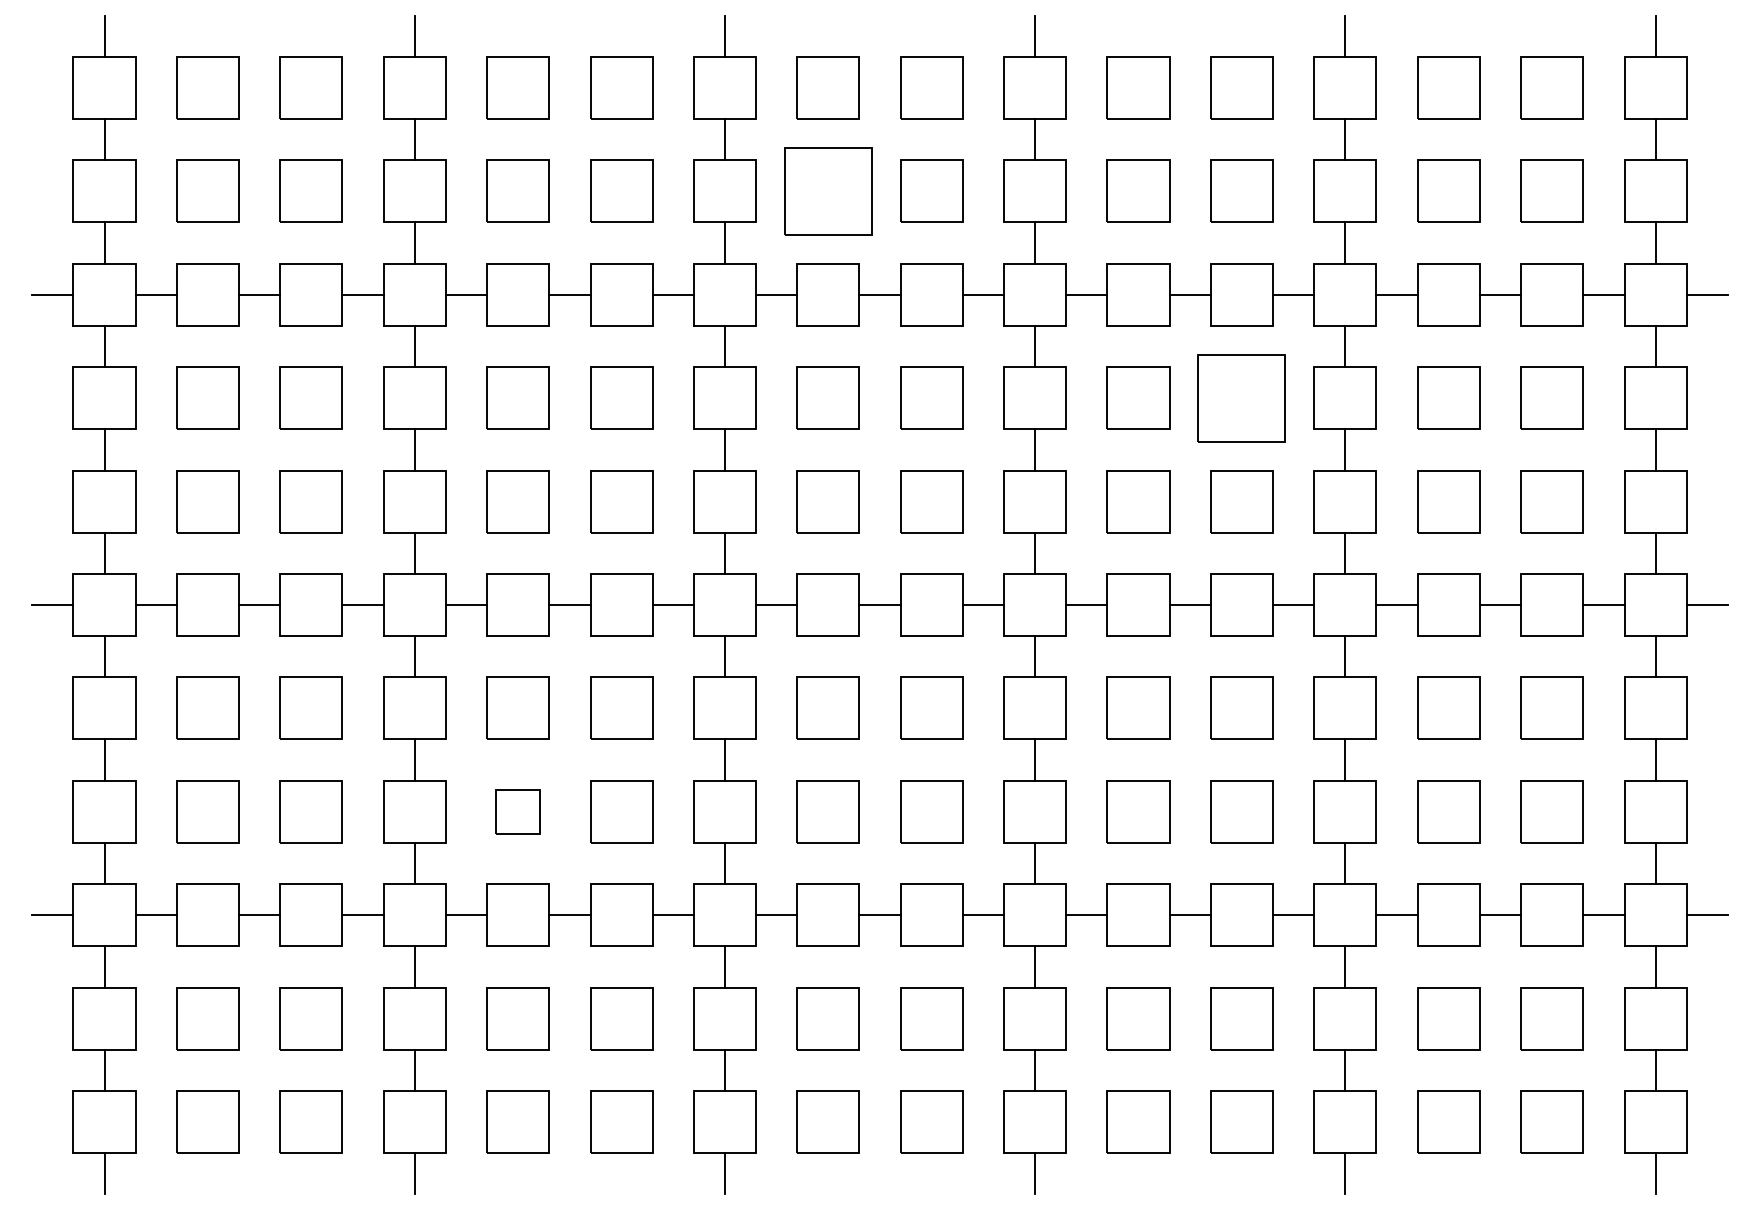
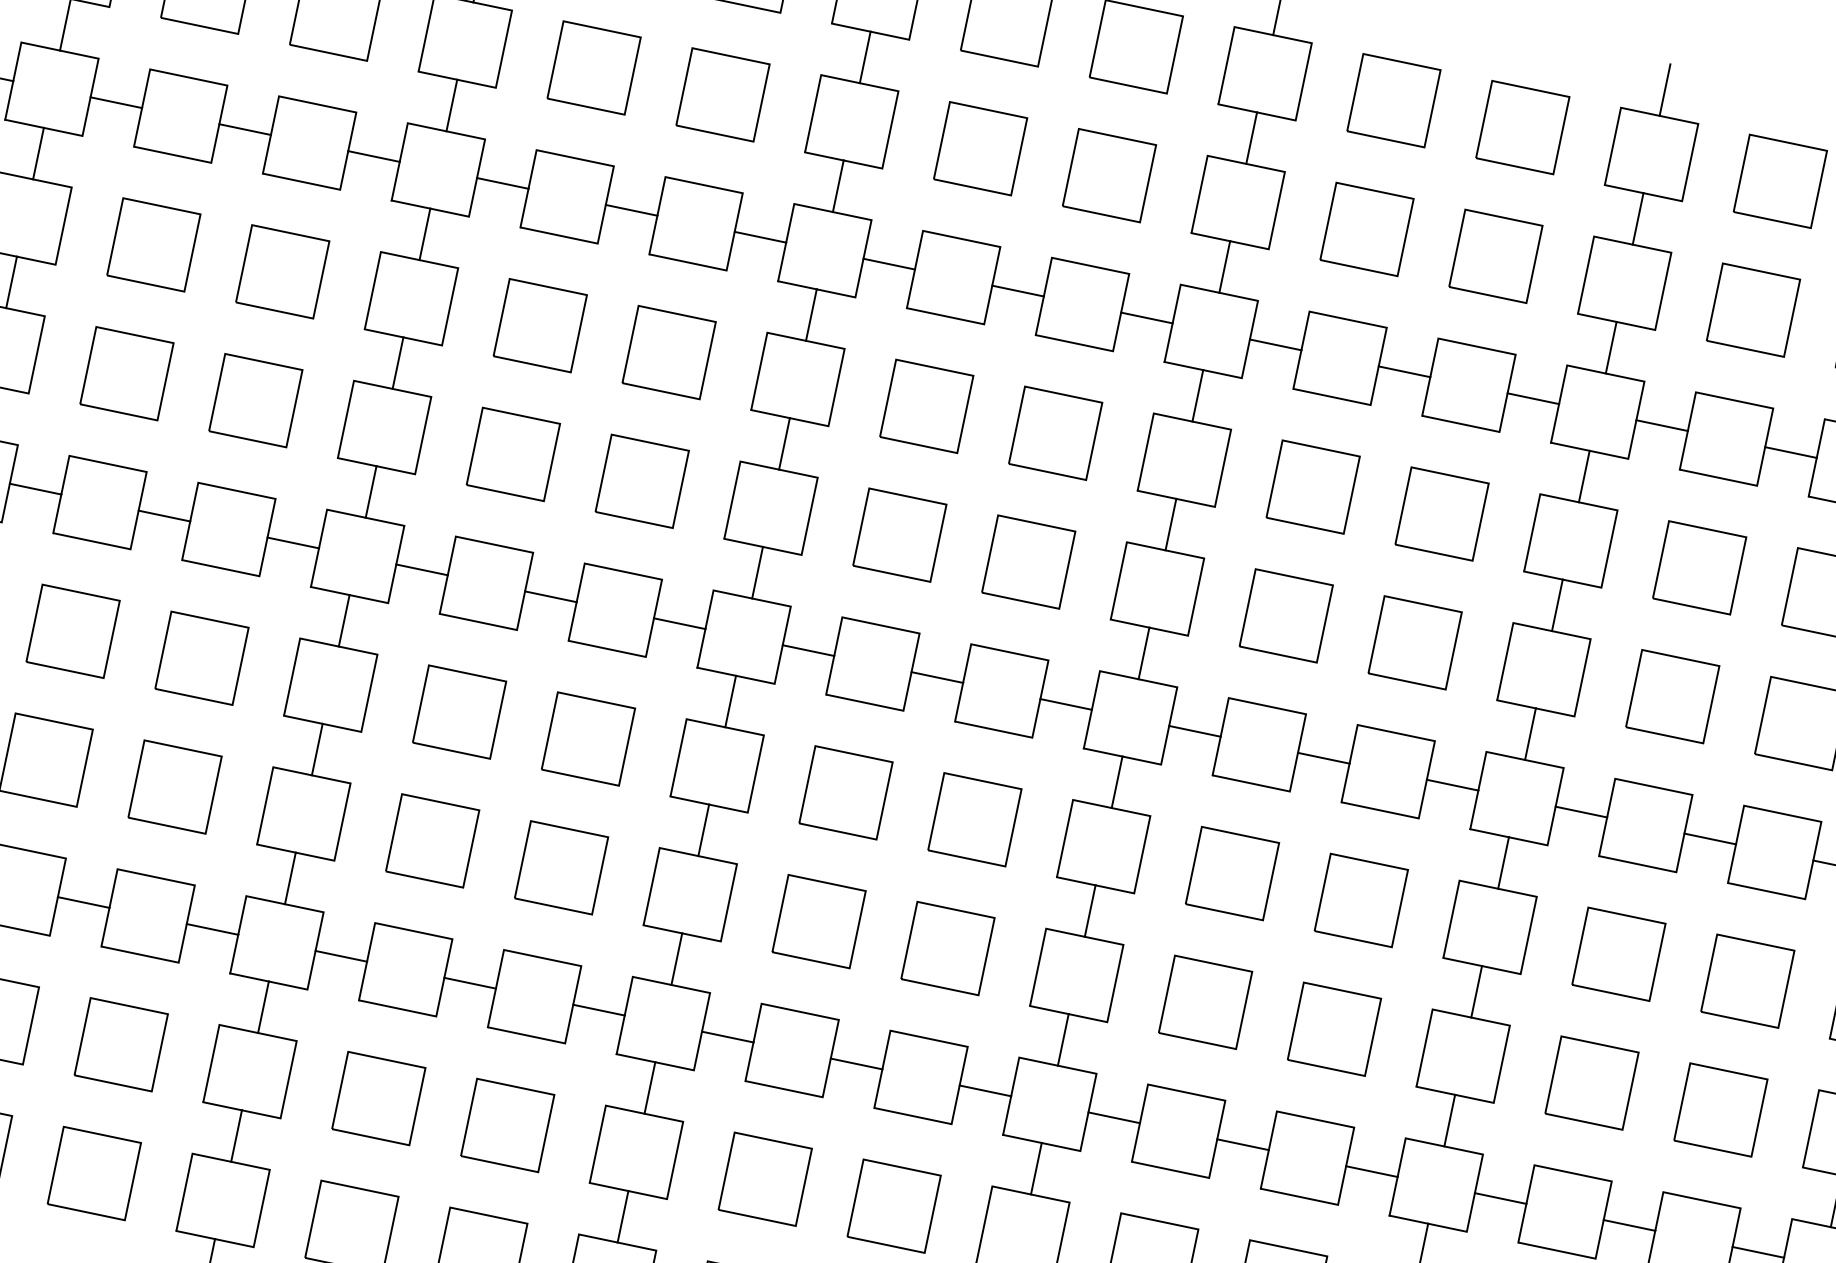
part: (827, 190) -> (979, 147), size x0.71
part: (1241, 397) -> (1441, 513), size x0.71
part: (517, 811) -> (431, 840), size x1.43

